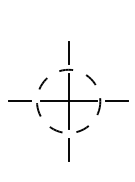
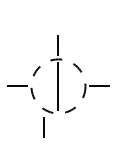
line: (68, 101) -> (58, 86), removed
line: (68, 149) -> (43, 127), moved

